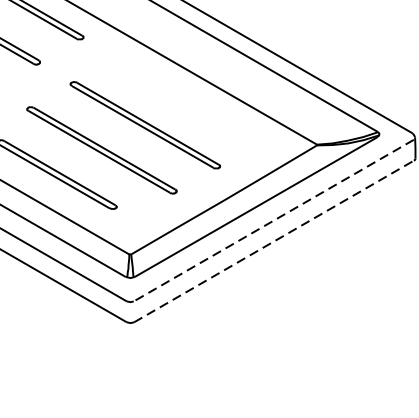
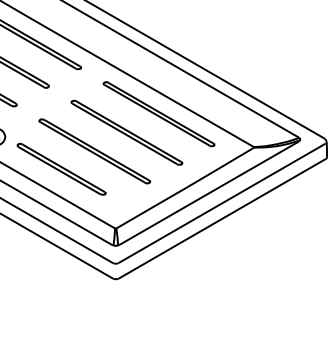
part: (188, 100) -> (158, 114), added
line: (274, 220) -> (222, 203), dashed -> solid
line: (274, 241) -> (222, 218), dashed -> solid

